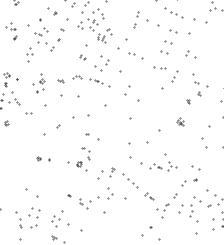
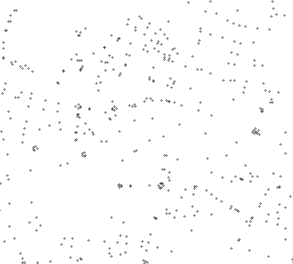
part: (101, 63) -> (170, 82), size x0.6
part: (85, 204) -> (171, 213), moved
part: (162, 210) -> (249, 221), size x0.6

